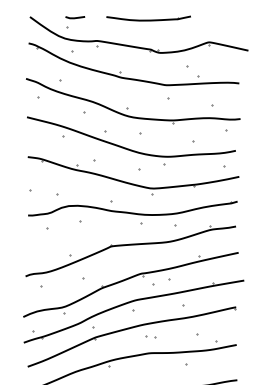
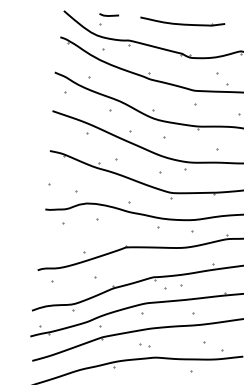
part: (150, 336) -> (144, 344), moved

